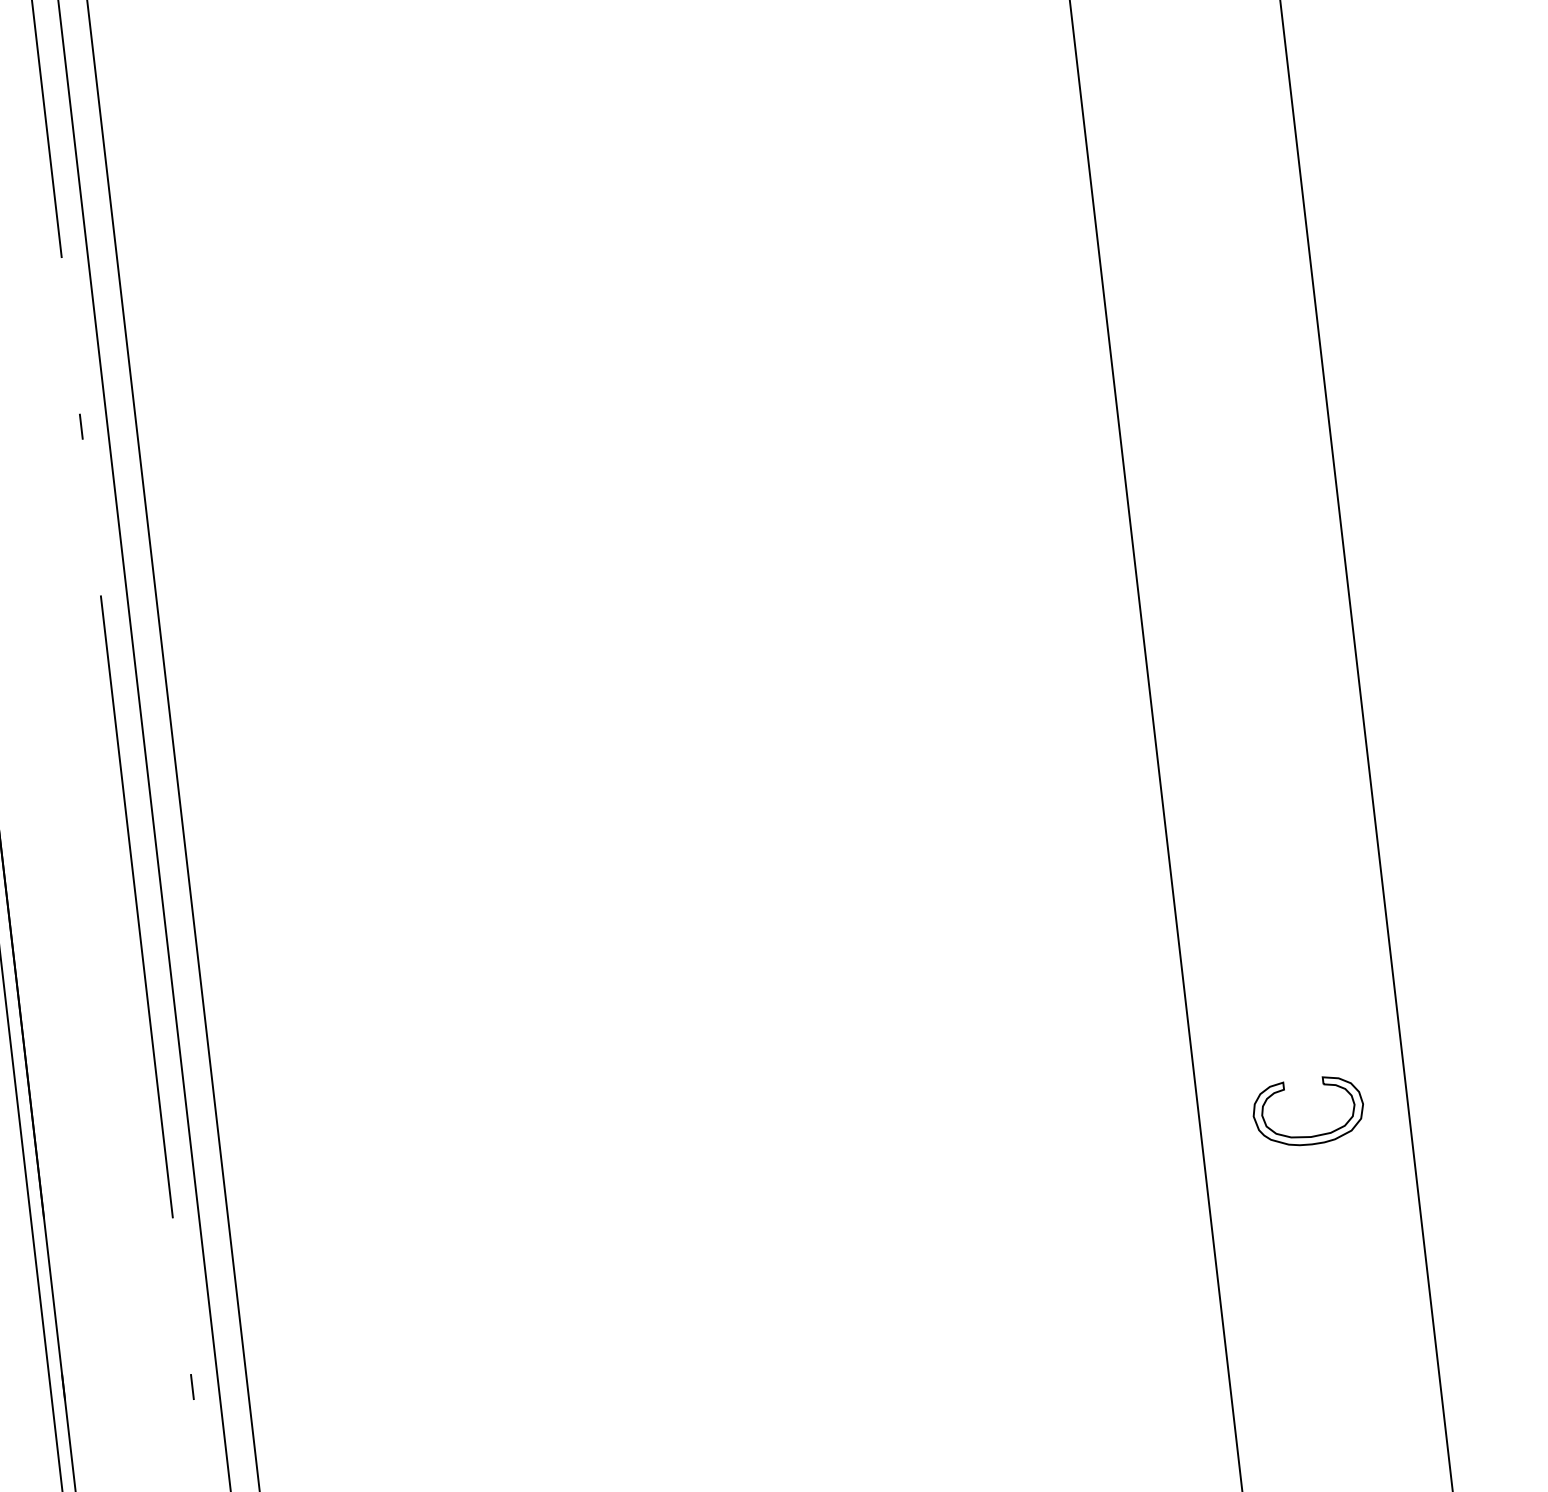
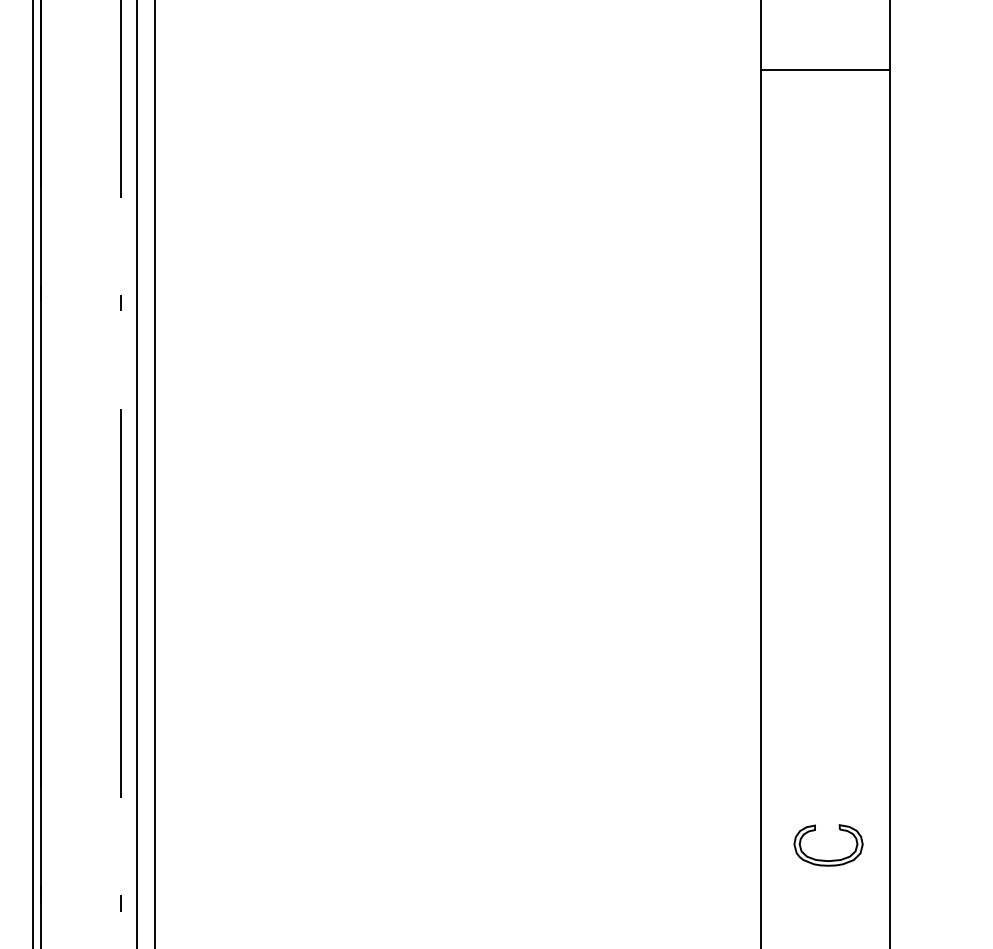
part: (1304, 1135) -> (824, 859), moved

